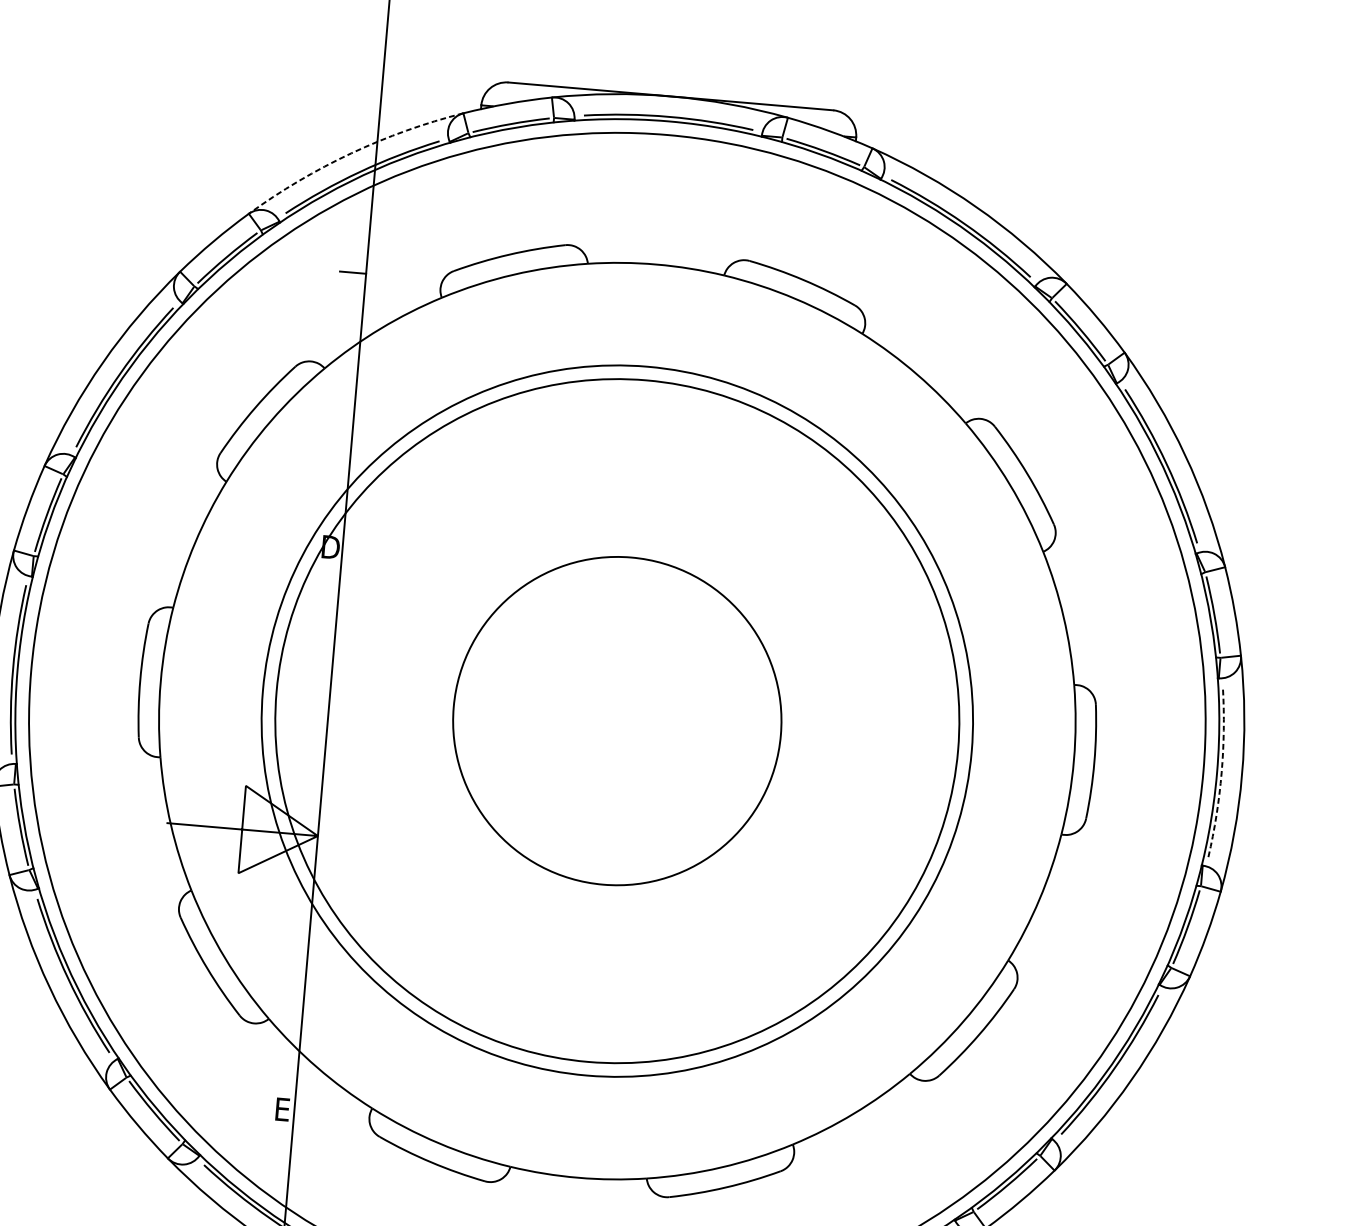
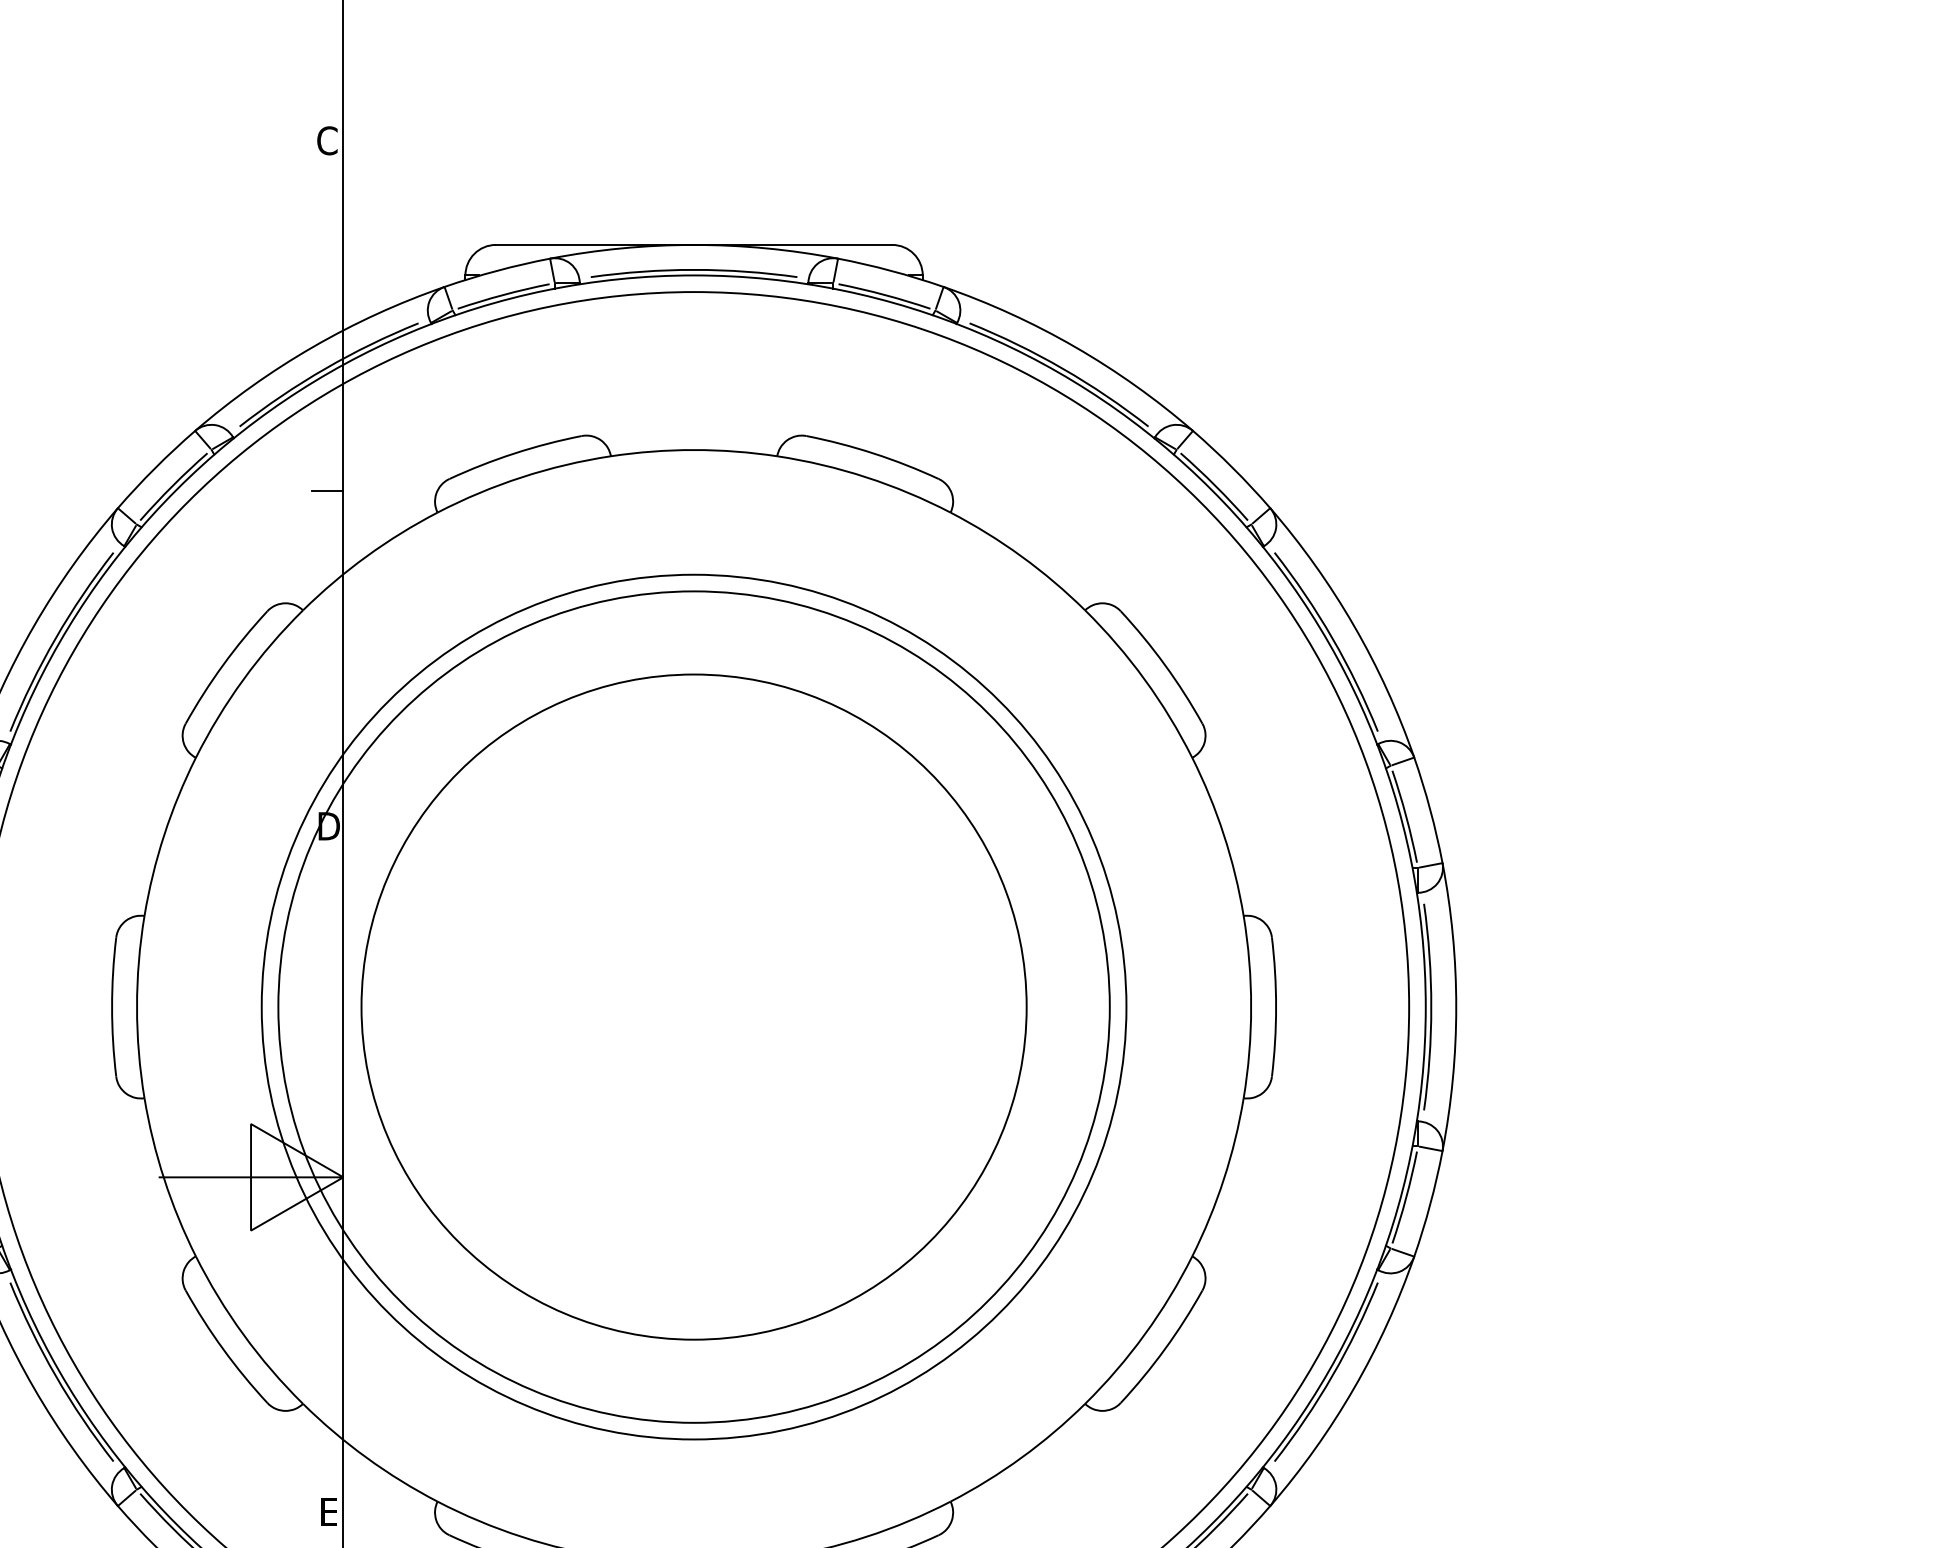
arc: (351, 153) -> (313, 347), dashed -> solid
circle: (616, 720) -> (693, 1006), size x1.67
arc: (1221, 773) -> (1431, 1007), dashed -> solid

